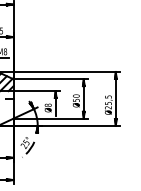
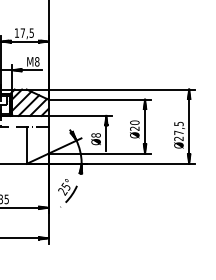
text: (76, 100) -> (134, 128), Ø50 -> Ø20
text: (108, 103) -> (178, 132), Ø25,5 -> Ø27,5

